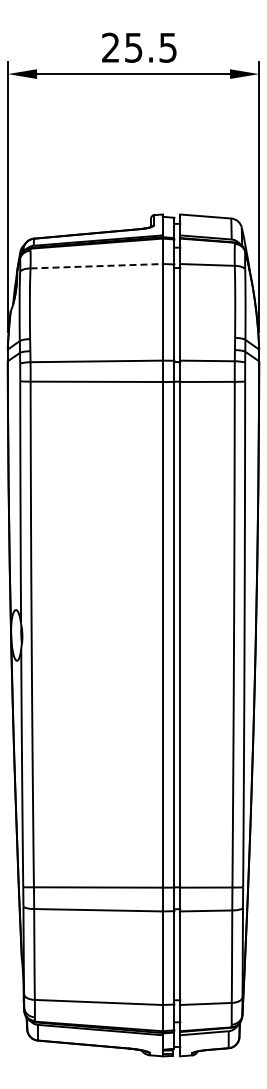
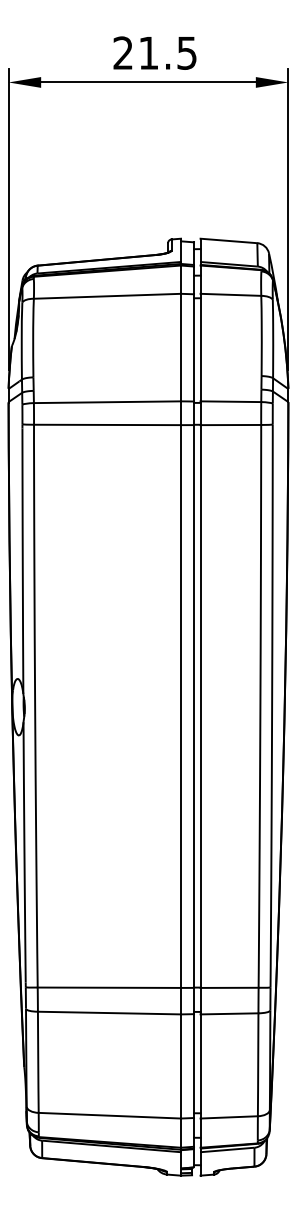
text: (133, 47) -> (148, 52), 25.5 -> 21.5
line: (97, 266) -> (108, 296), dashed -> solid

